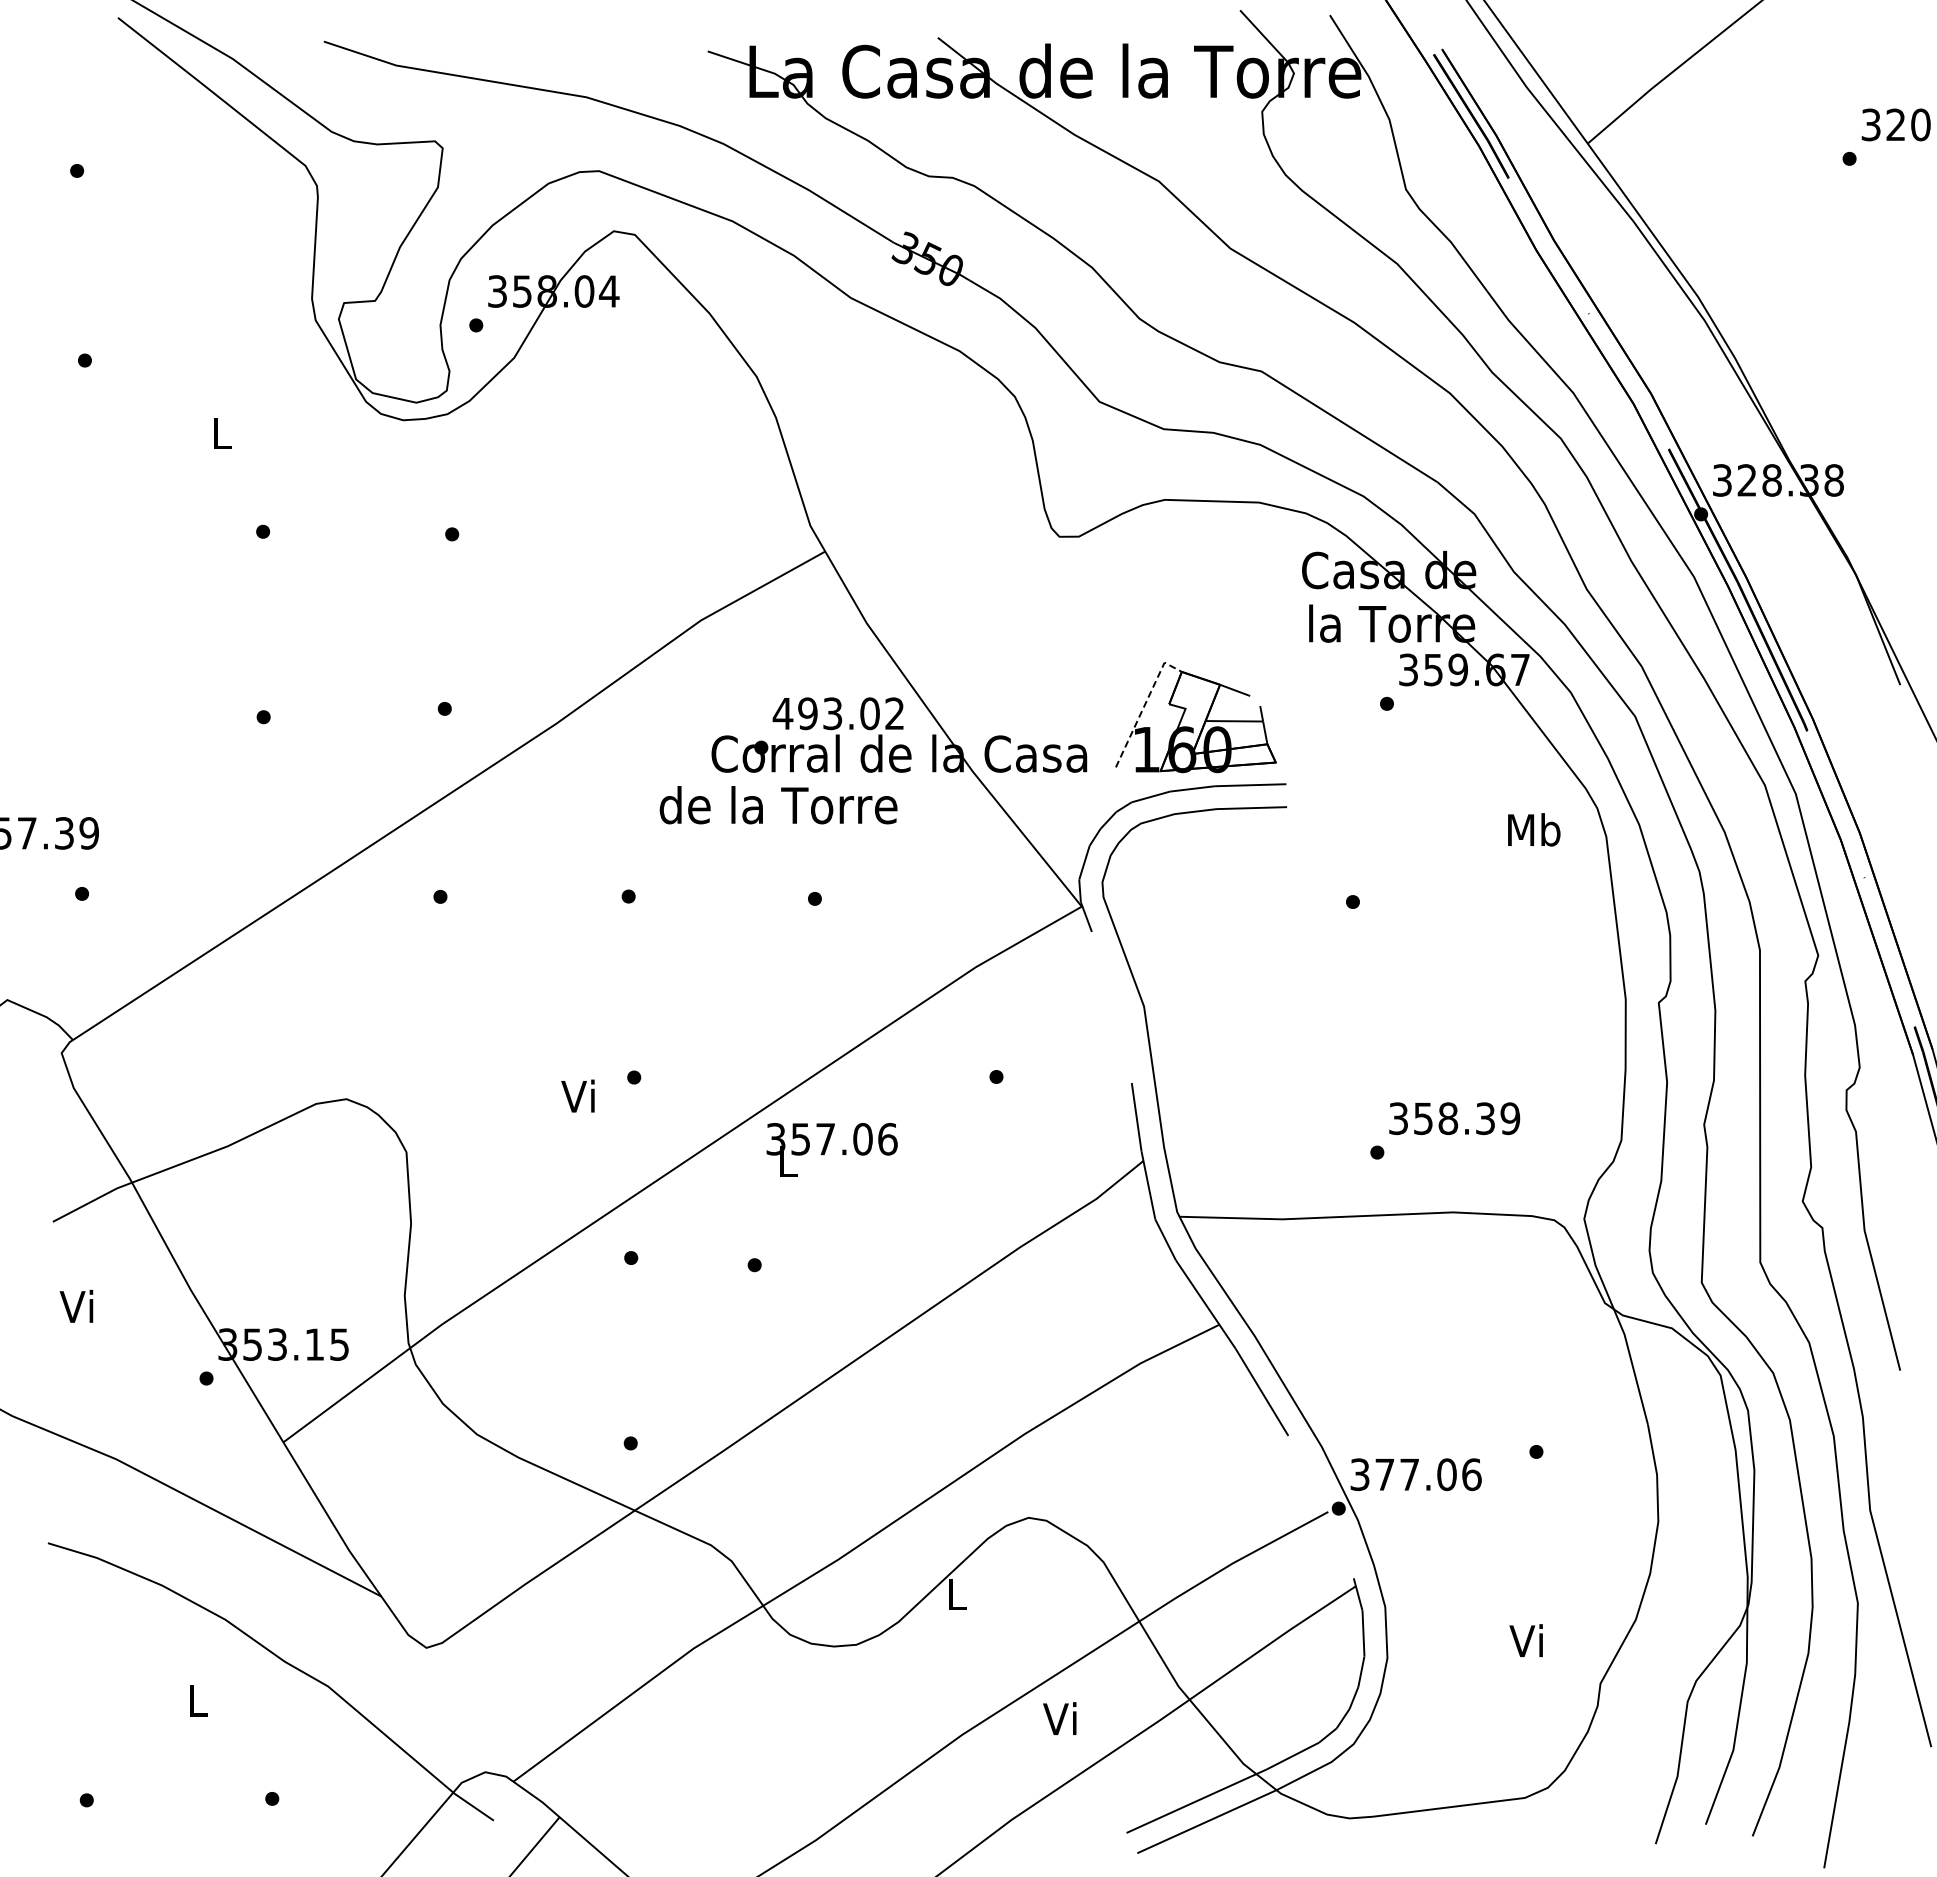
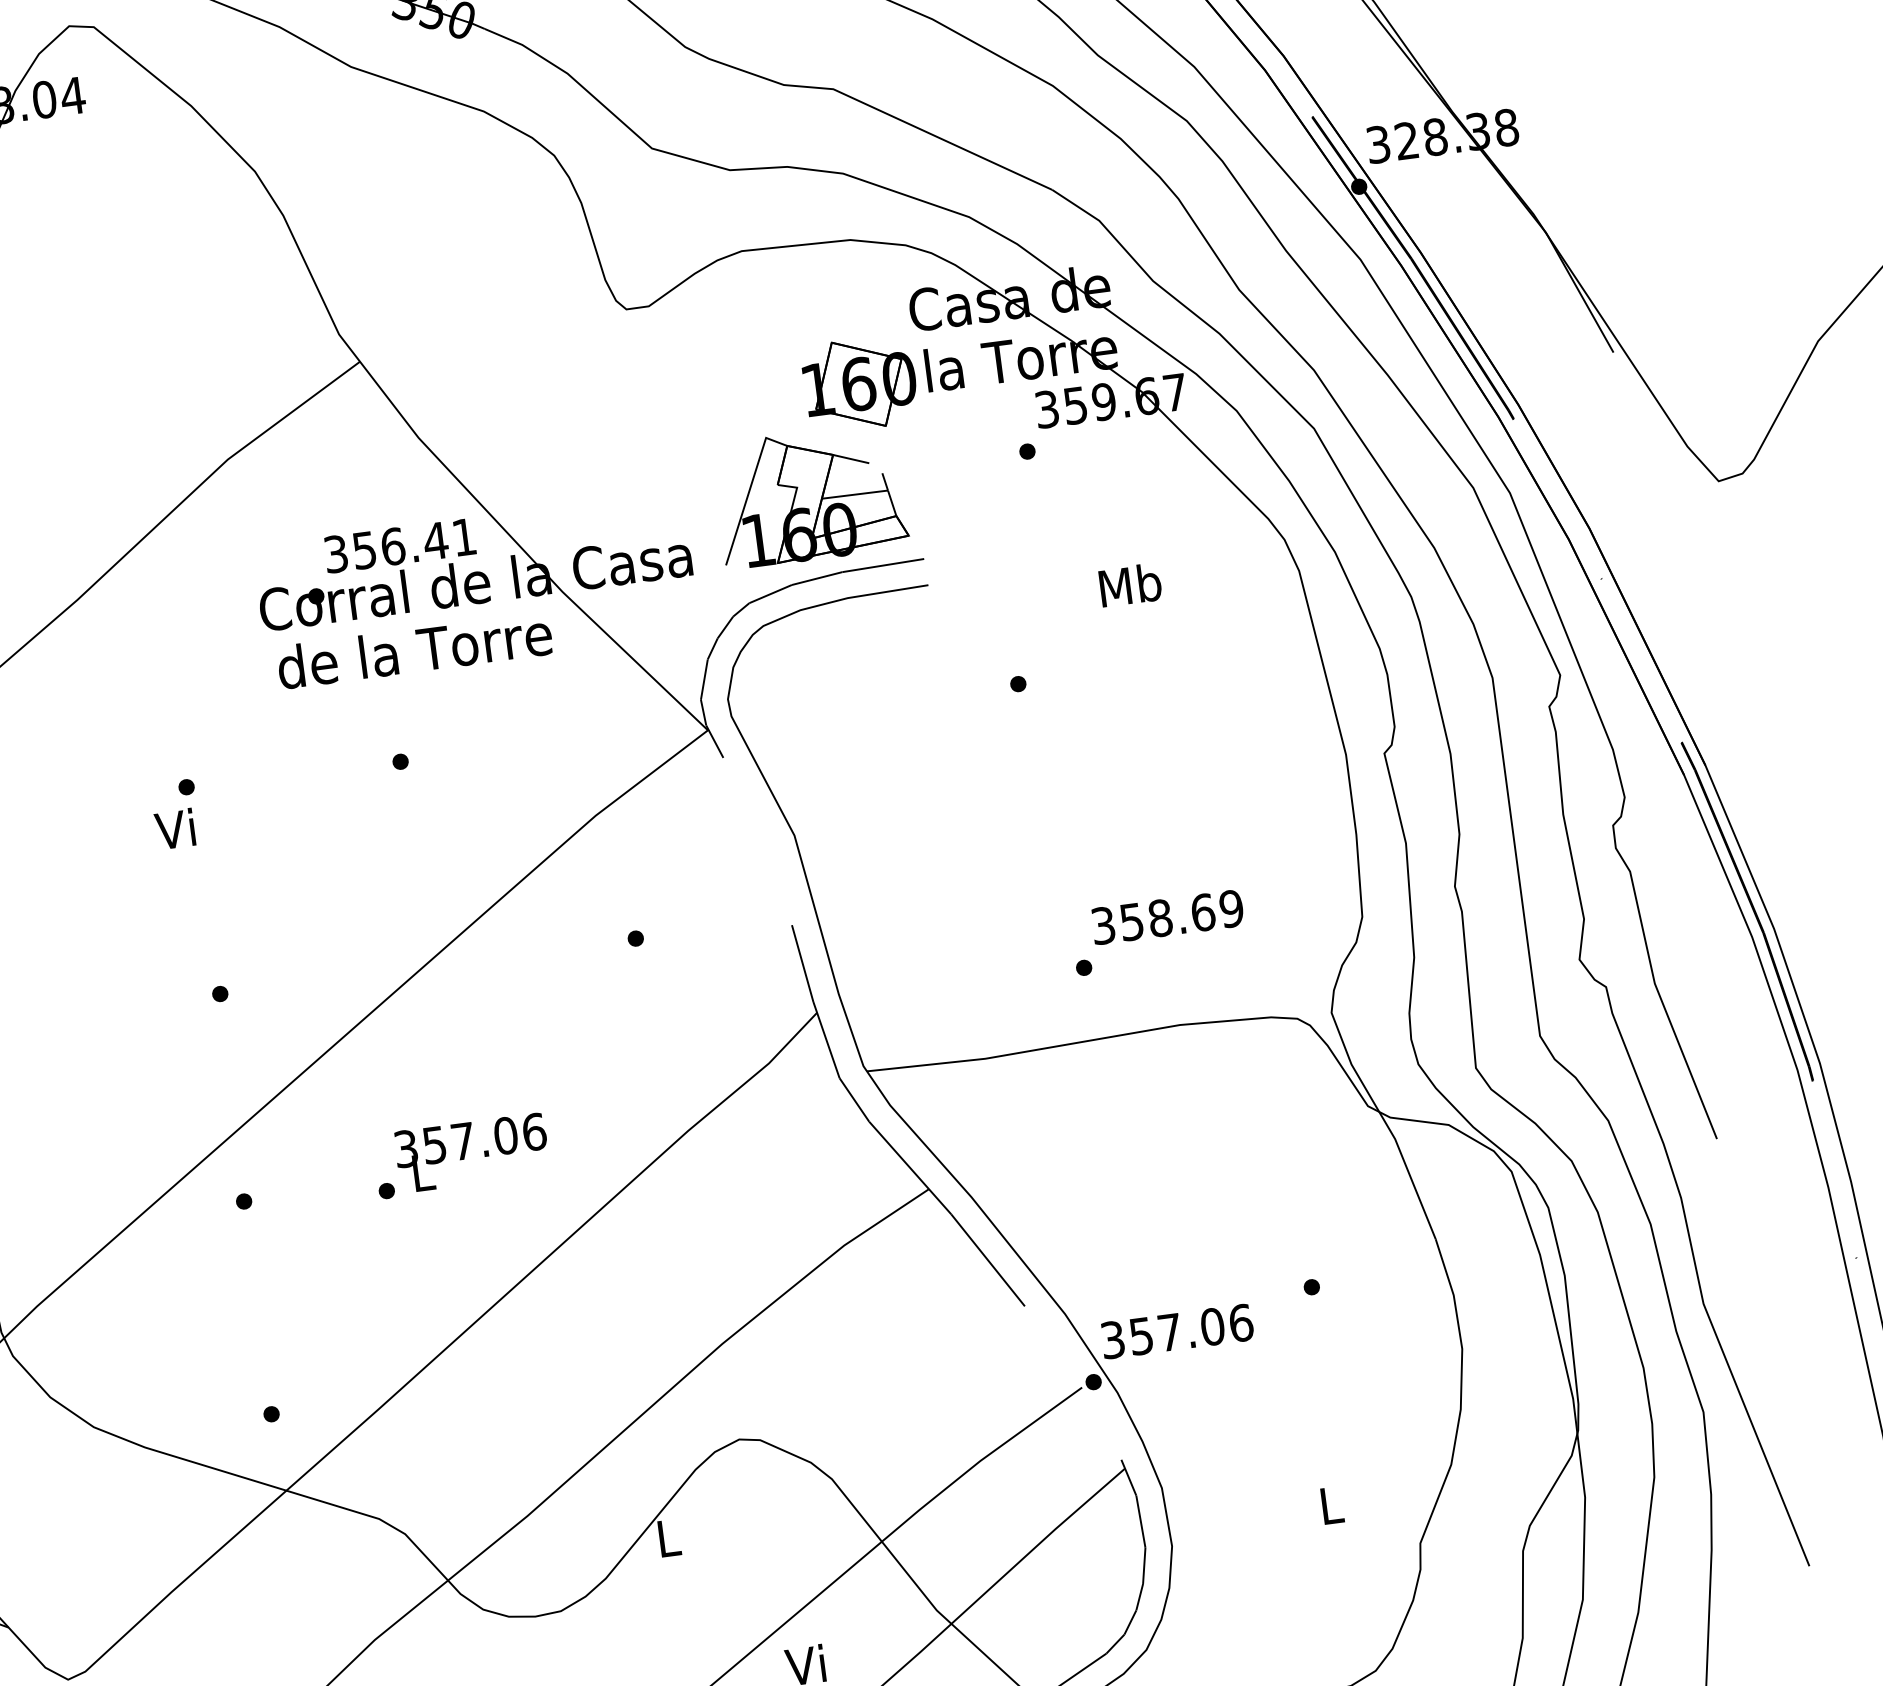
part: (1251, 626) -> (860, 383), added
line: (1144, 705) -> (749, 490), dashed -> solid
text: (837, 713) -> (398, 545), 493.02 -> 356.41
text: (778, 805) -> (414, 650), moved
text: (1534, 829) -> (1130, 584), moved
text: (577, 1095) -> (174, 828), moved
text: (1485, 1118) -> (1203, 912), 358.39 -> 358.69
text: (831, 1149) -> (471, 1152), moved
text: (1384, 1474) -> (1140, 1336), 377.06 -> 357.06
text: (1525, 1640) -> (1327, 1505), Vi -> L

